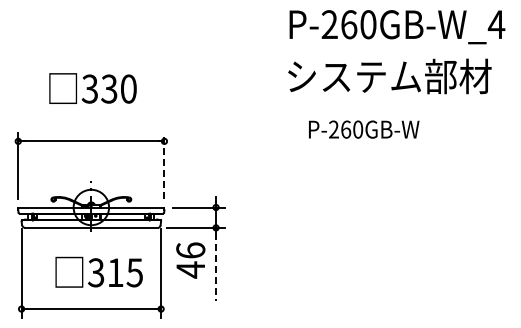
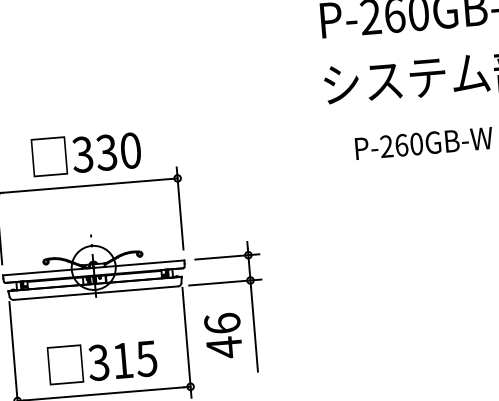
text: (92, 88) -> (85, 153), moved
line: (164, 165) -> (180, 208), dashed -> solid
text: (190, 260) -> (223, 335), moved
line: (216, 267) -> (255, 329), dashed -> solid
text: (98, 271) -> (101, 360), moved

